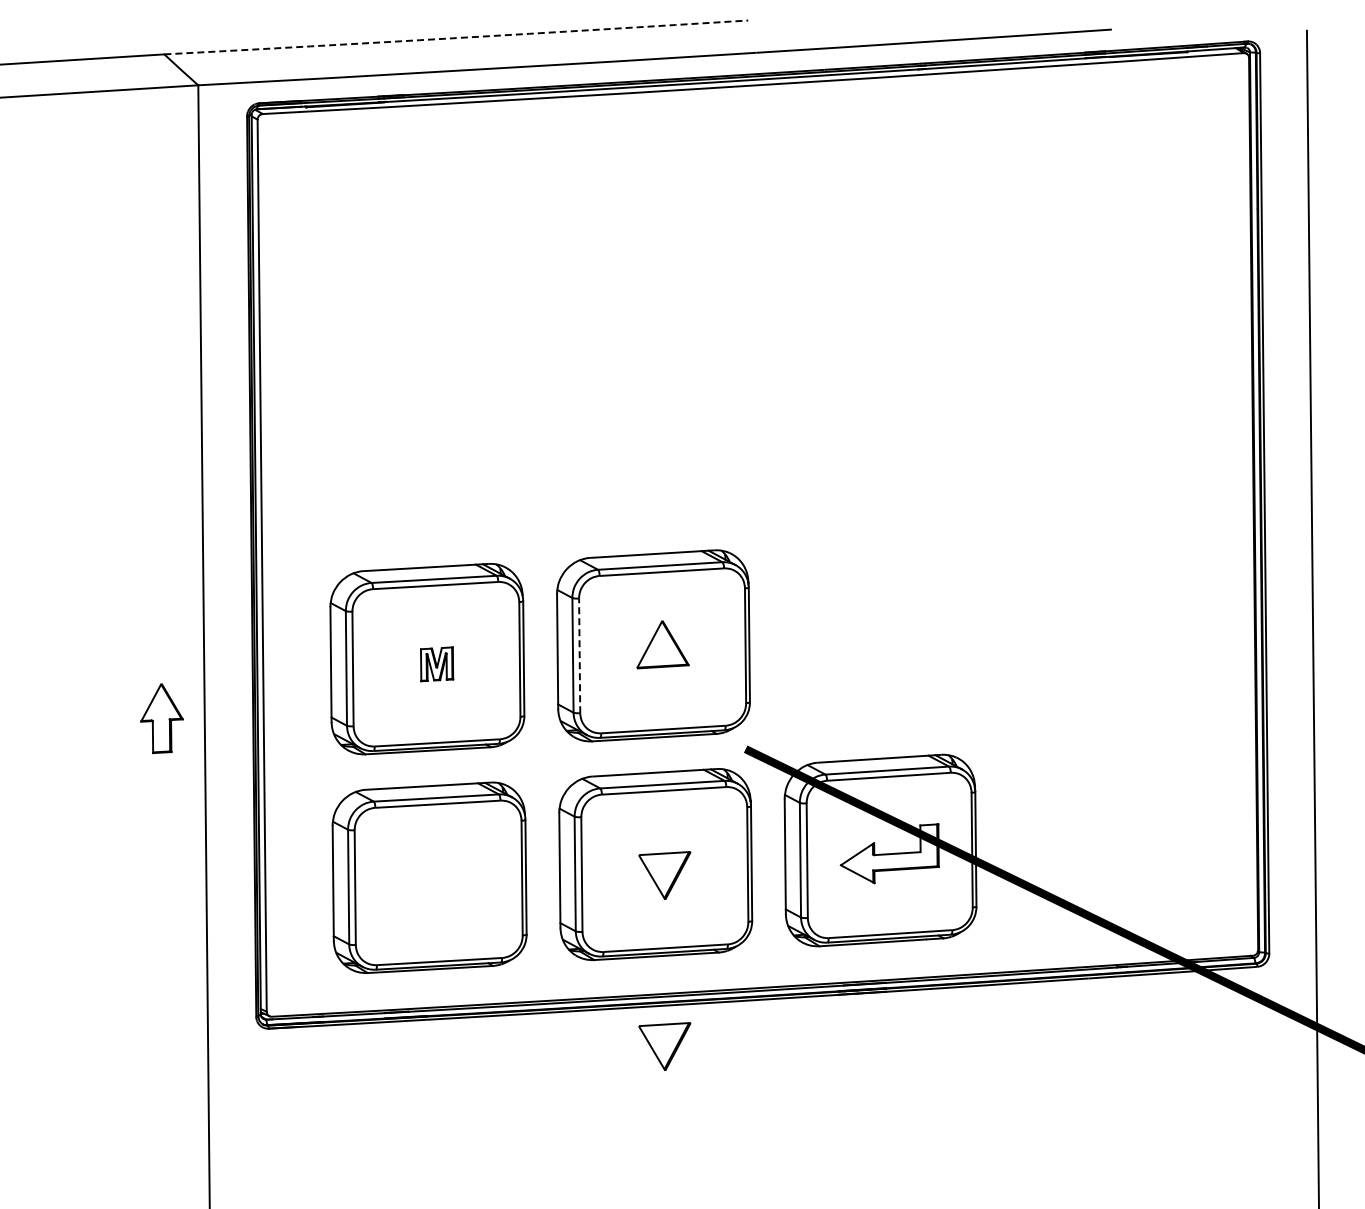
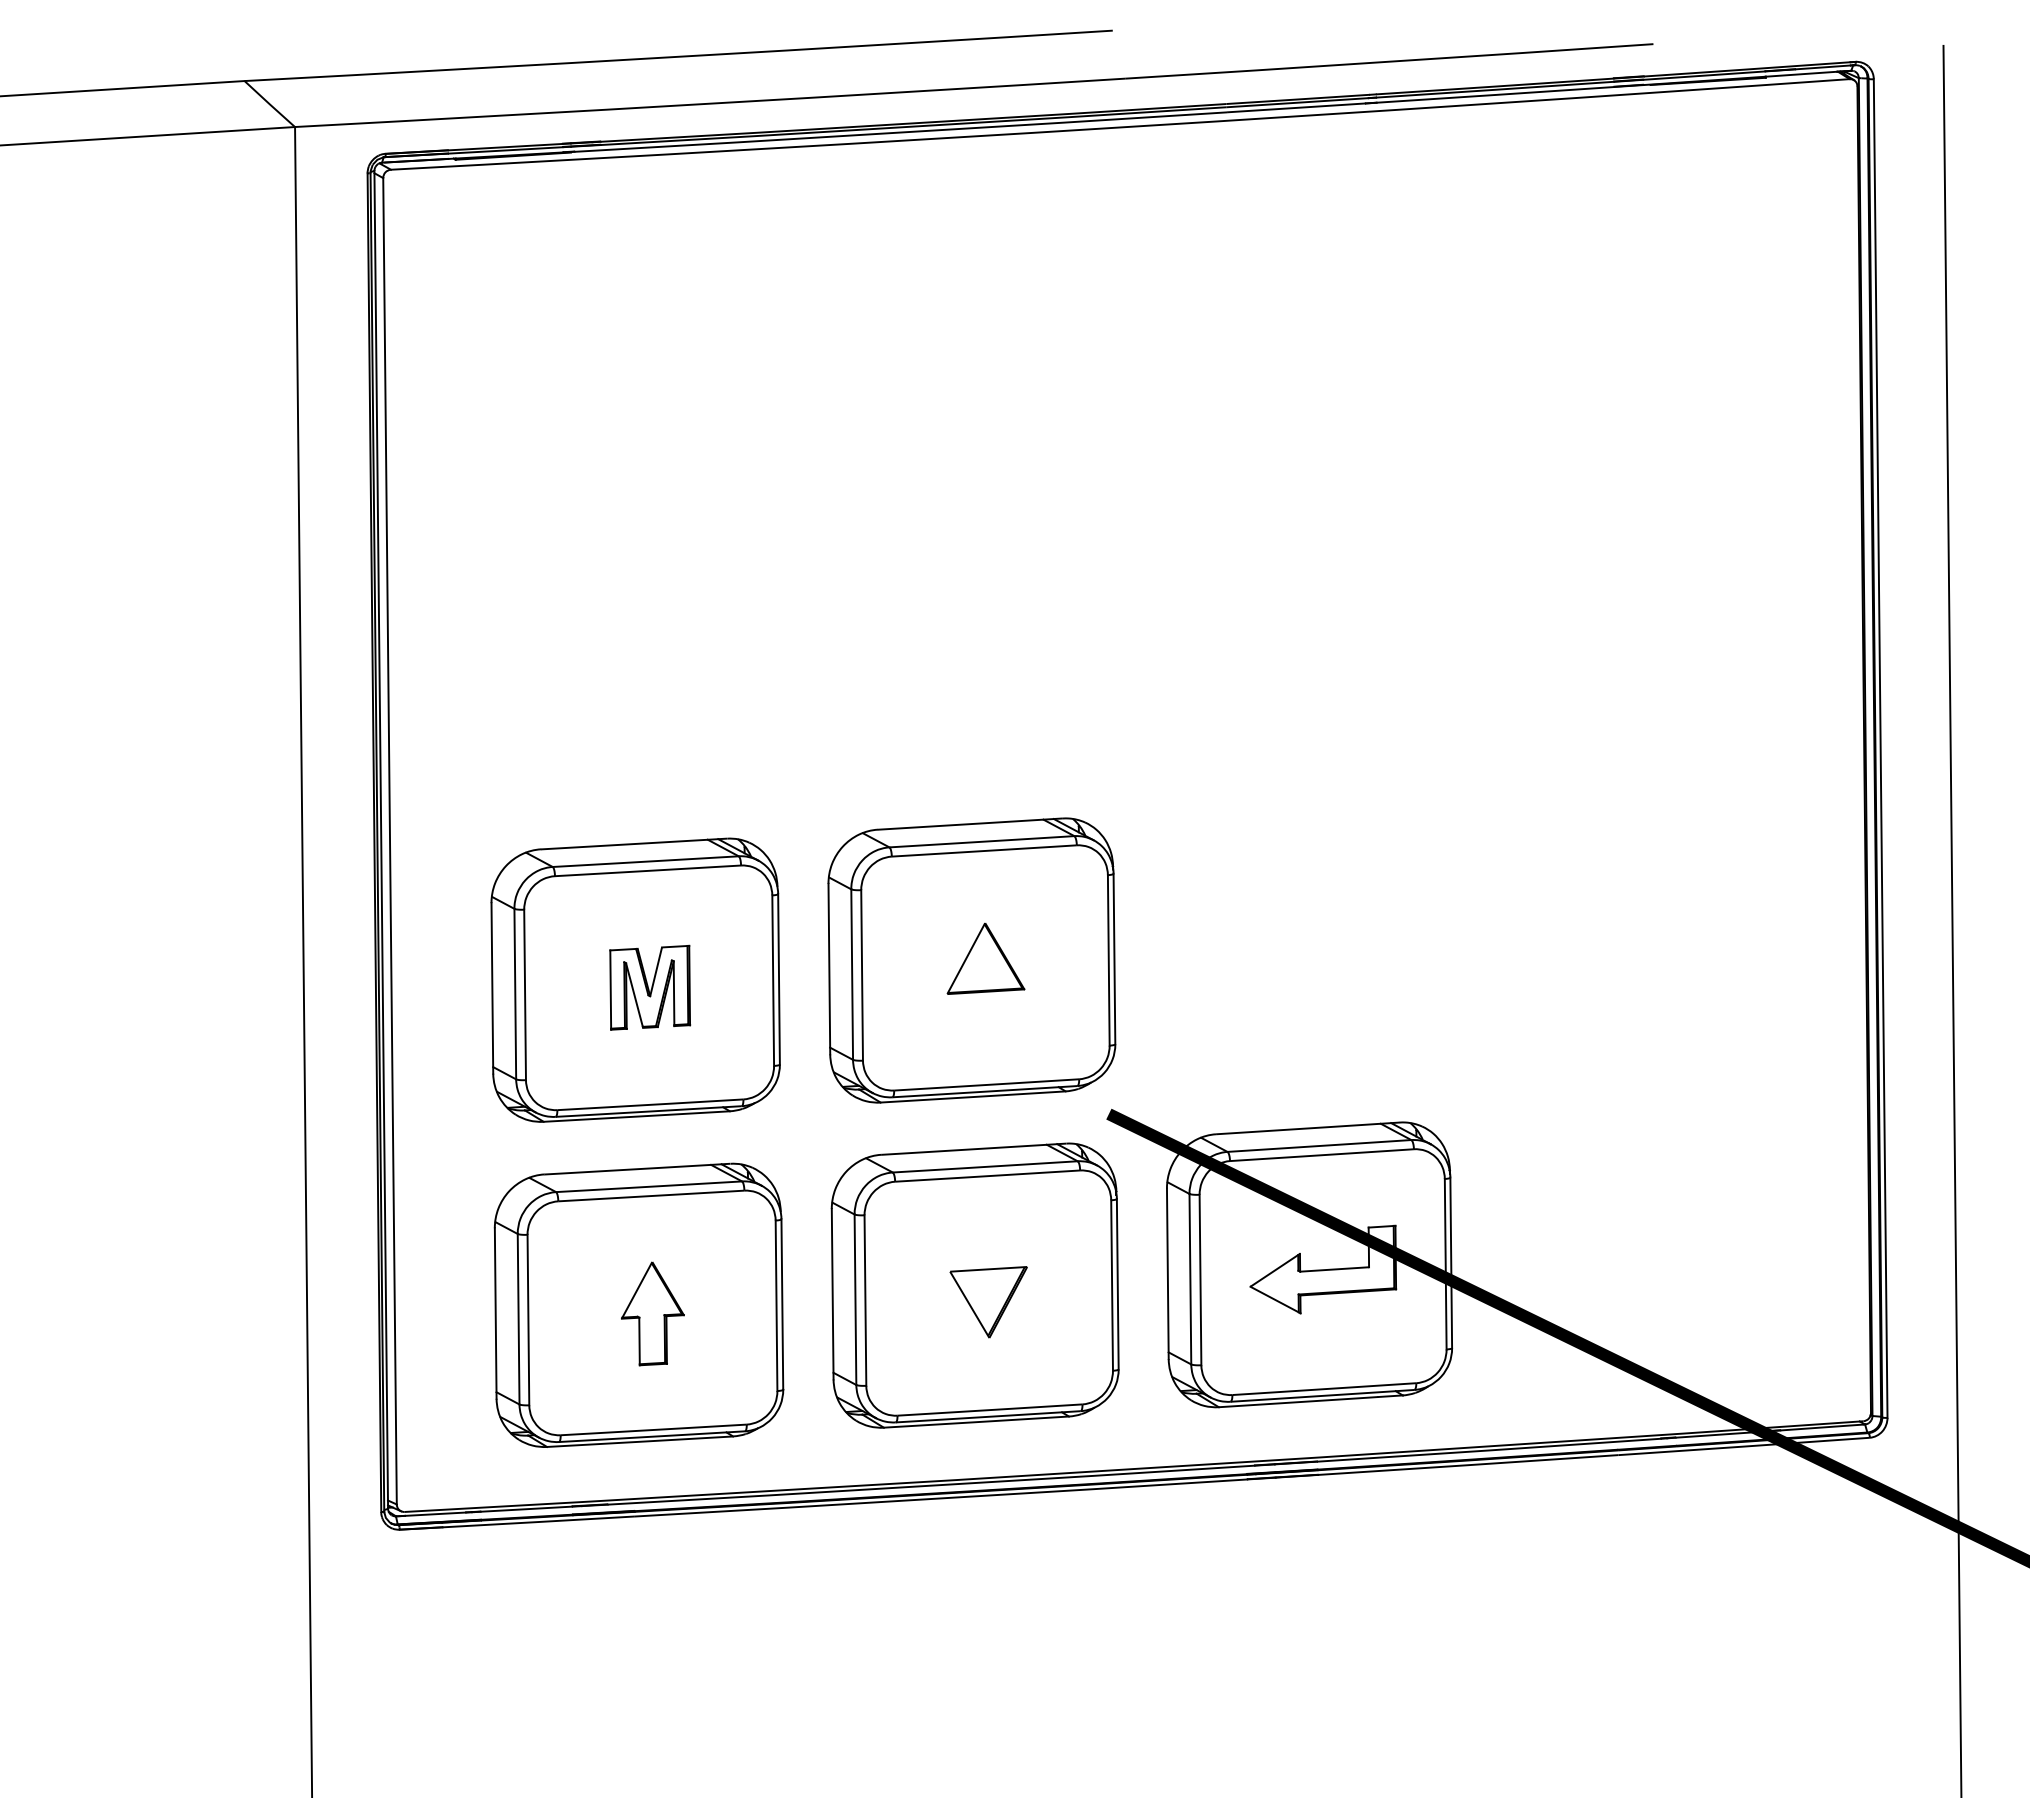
arc: (456, 38) -> (678, 57), dashed -> solid
line: (579, 655) -> (861, 974), dashed -> solid
part: (436, 664) -> (649, 988), size x1.67
part: (161, 718) -> (652, 1313), moved
part: (664, 1046) -> (988, 1556), removed

